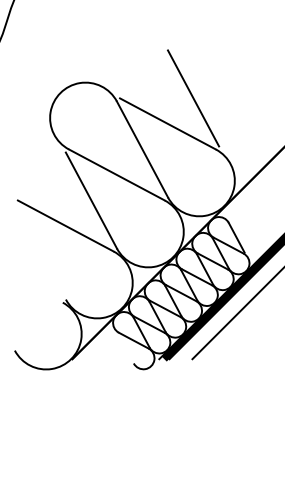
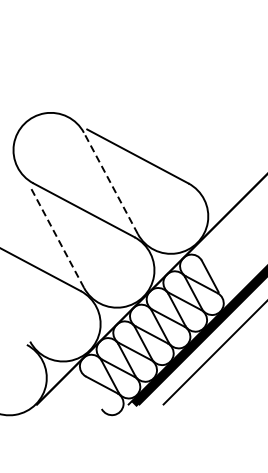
line: (193, 98) -> (164, 129), removed
line: (142, 149) -> (110, 183), solid -> dashed
line: (91, 200) -> (57, 237), solid -> dashed

